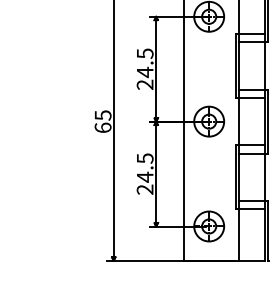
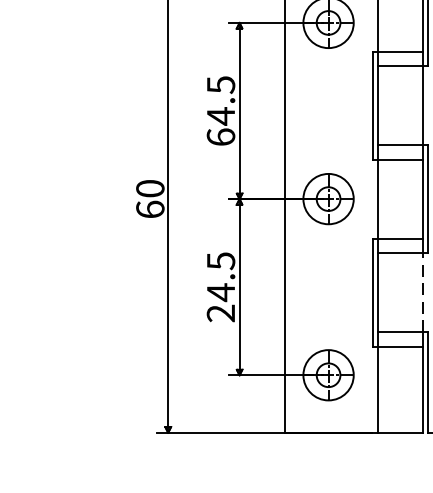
text: (144, 84) -> (219, 136), 24.5 -> 64.5
text: (102, 115) -> (149, 188), 65 -> 60
line: (265, 177) -> (423, 292), solid -> dashed

